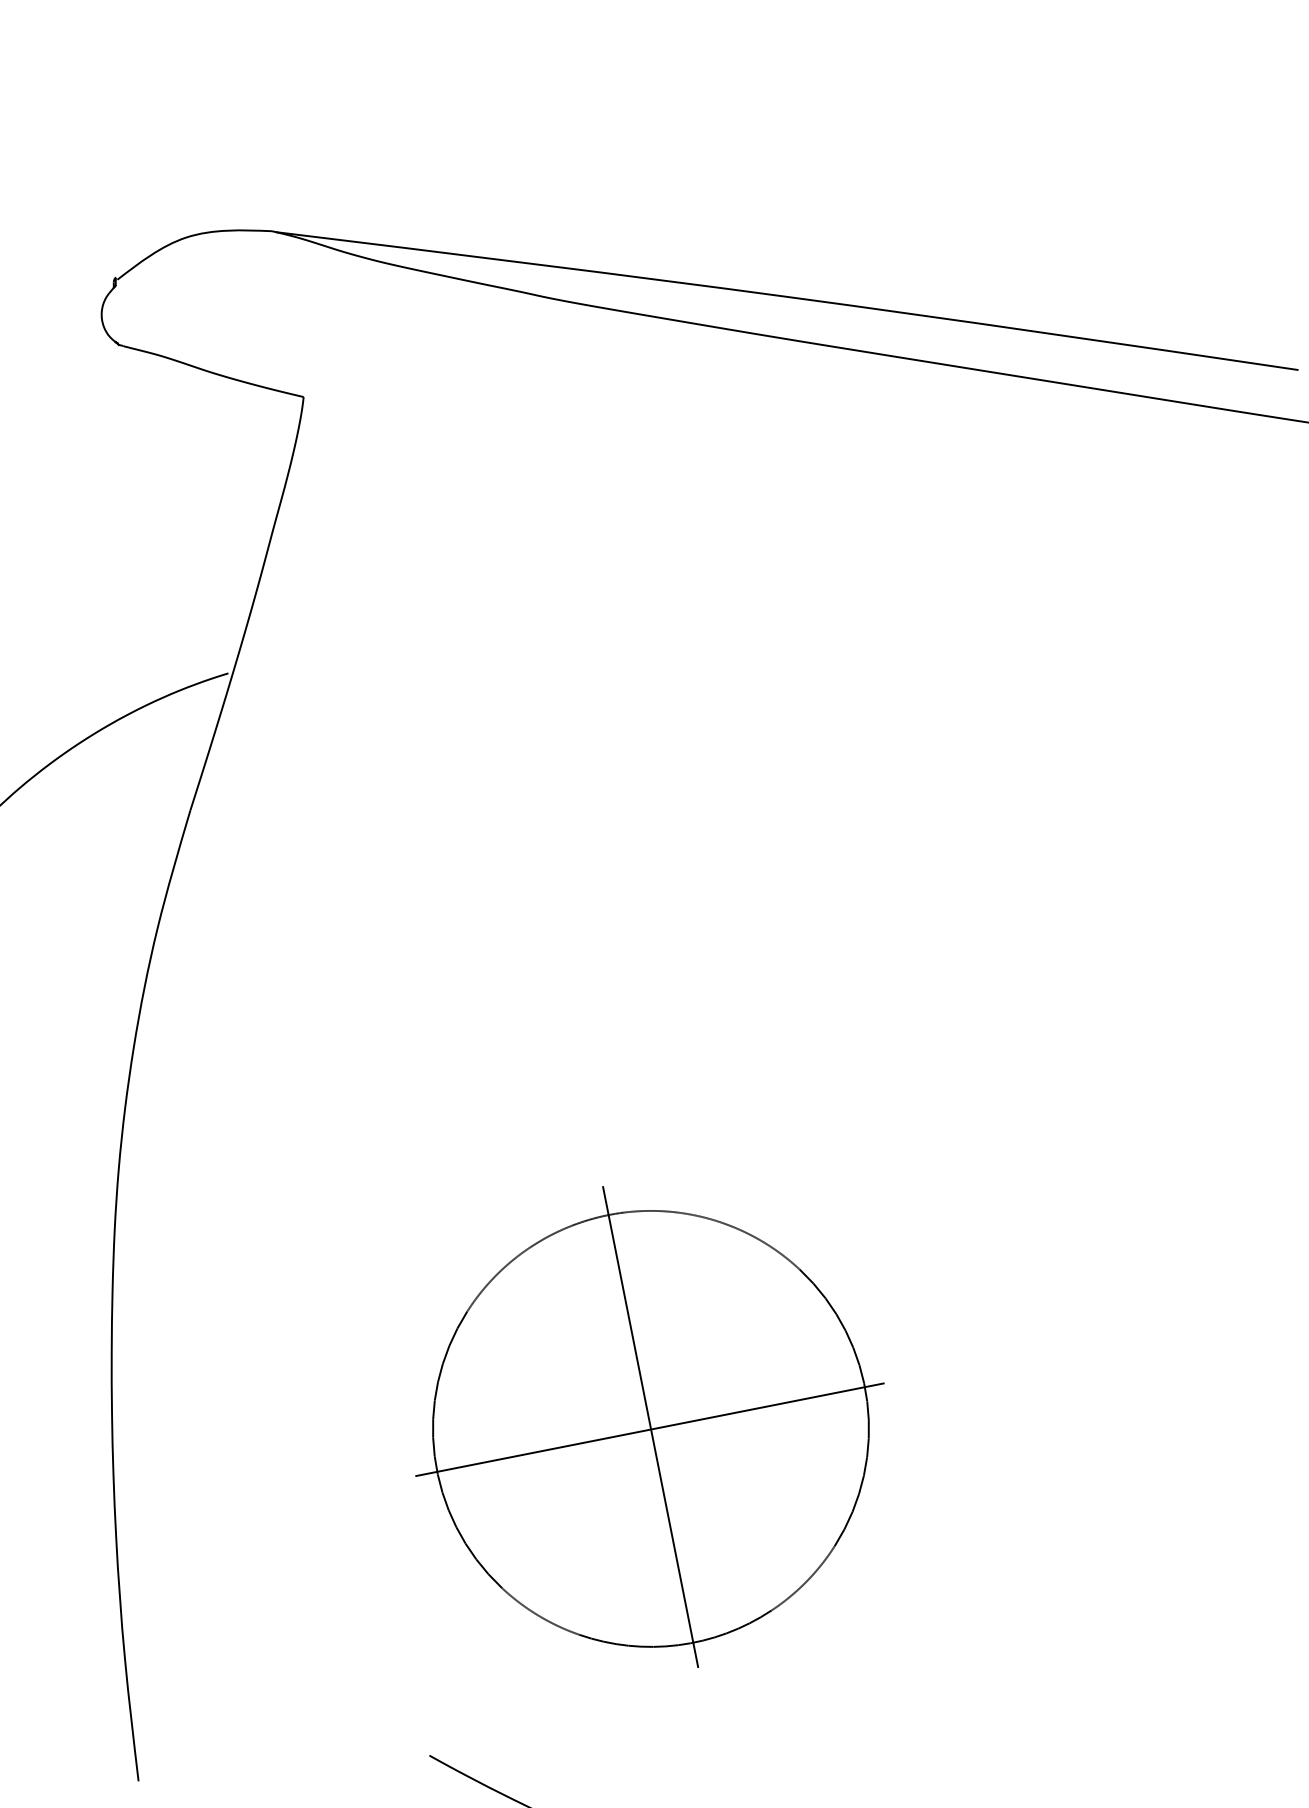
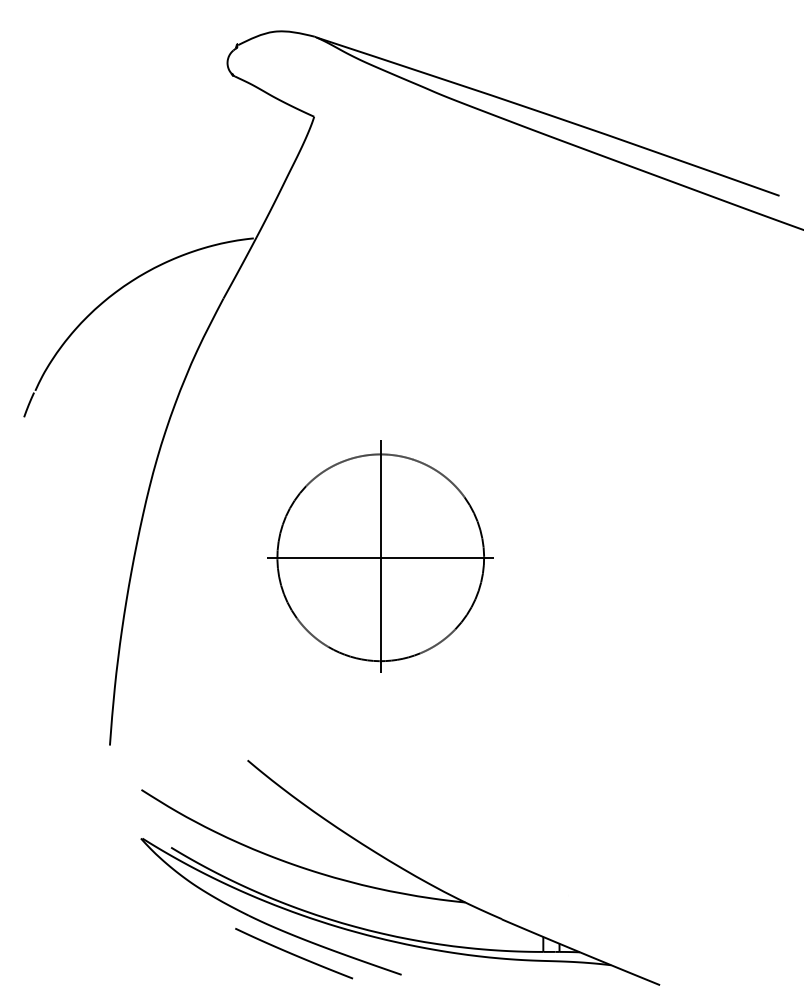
part: (649, 1426) -> (380, 556), moved

